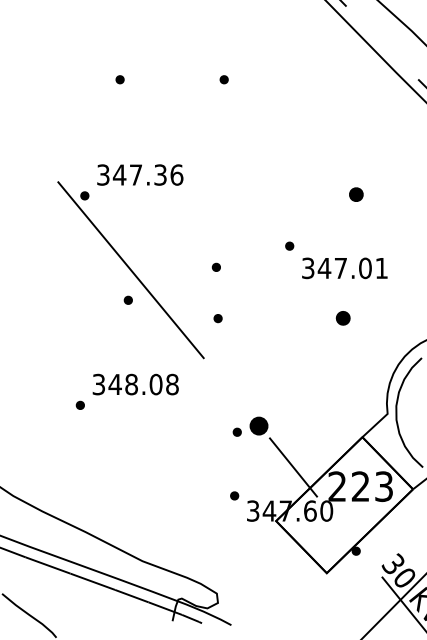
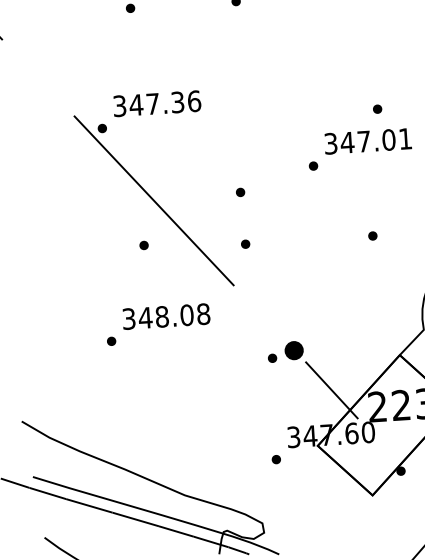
part: (355, 193) -> (376, 108), size x0.62
text: (344, 268) -> (367, 141), moved
part: (127, 299) -> (143, 244), moved
part: (343, 318) -> (372, 235), size x0.62
part: (234, 495) -> (276, 459), moved

